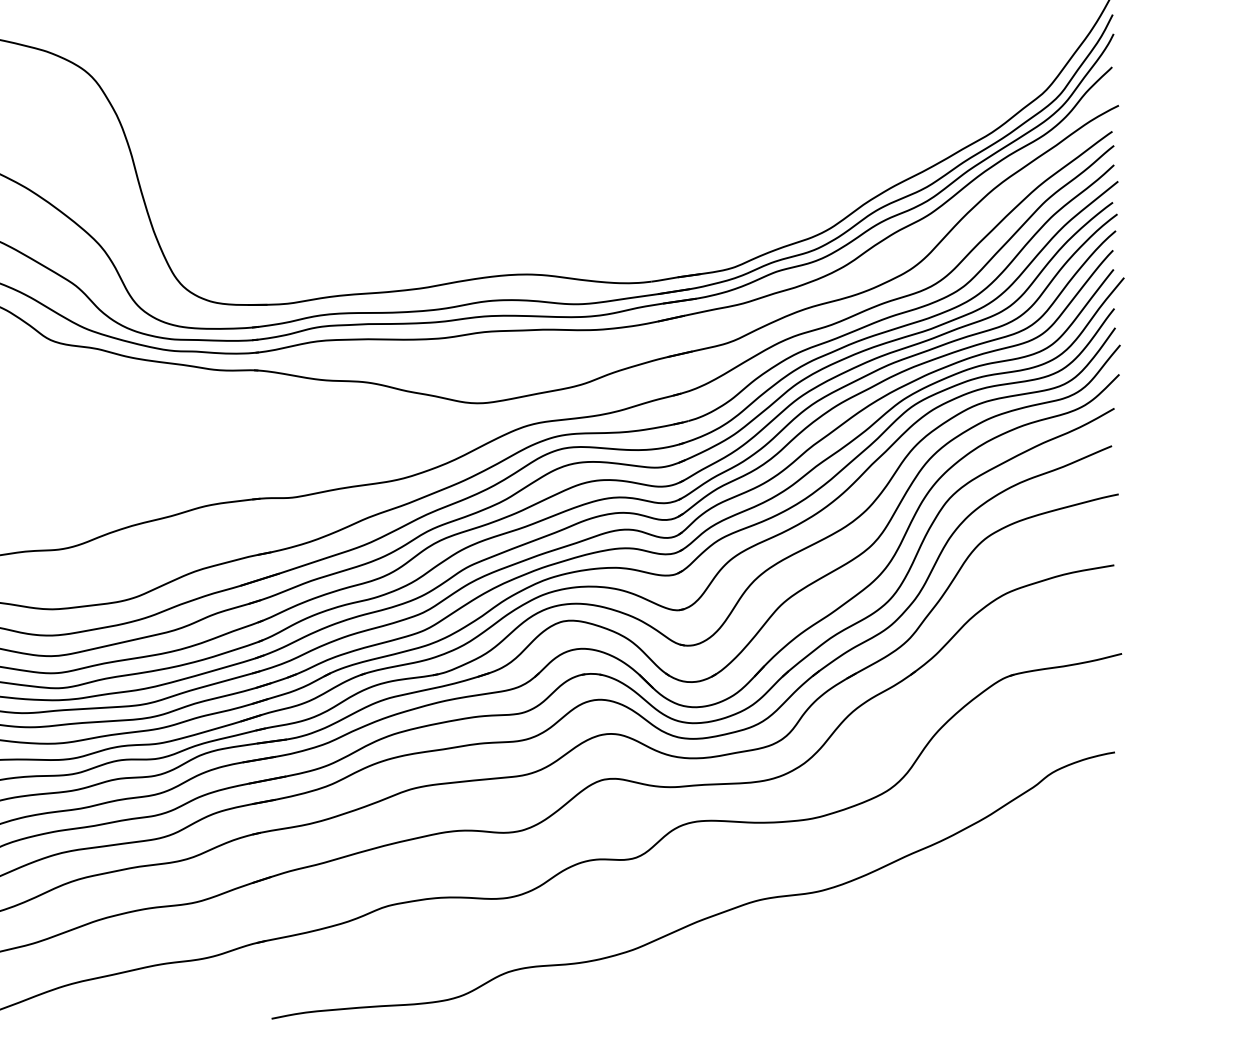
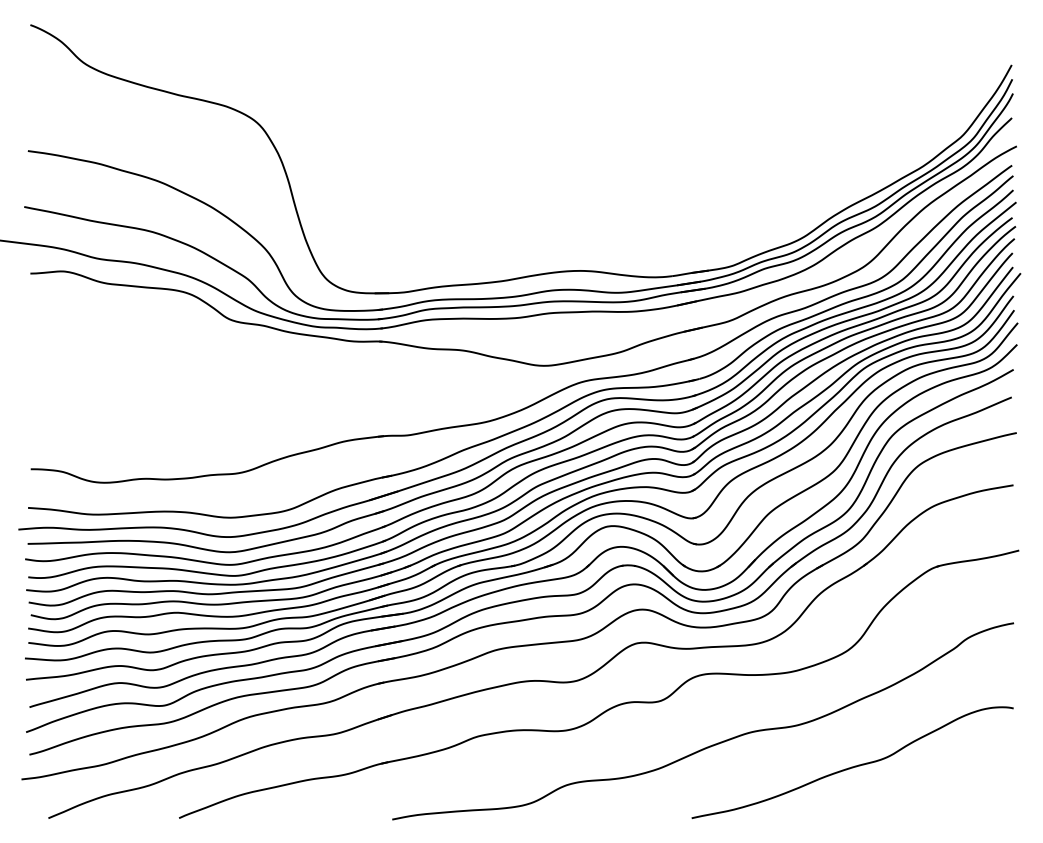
curve: (898, 945) -> (854, 765), added

